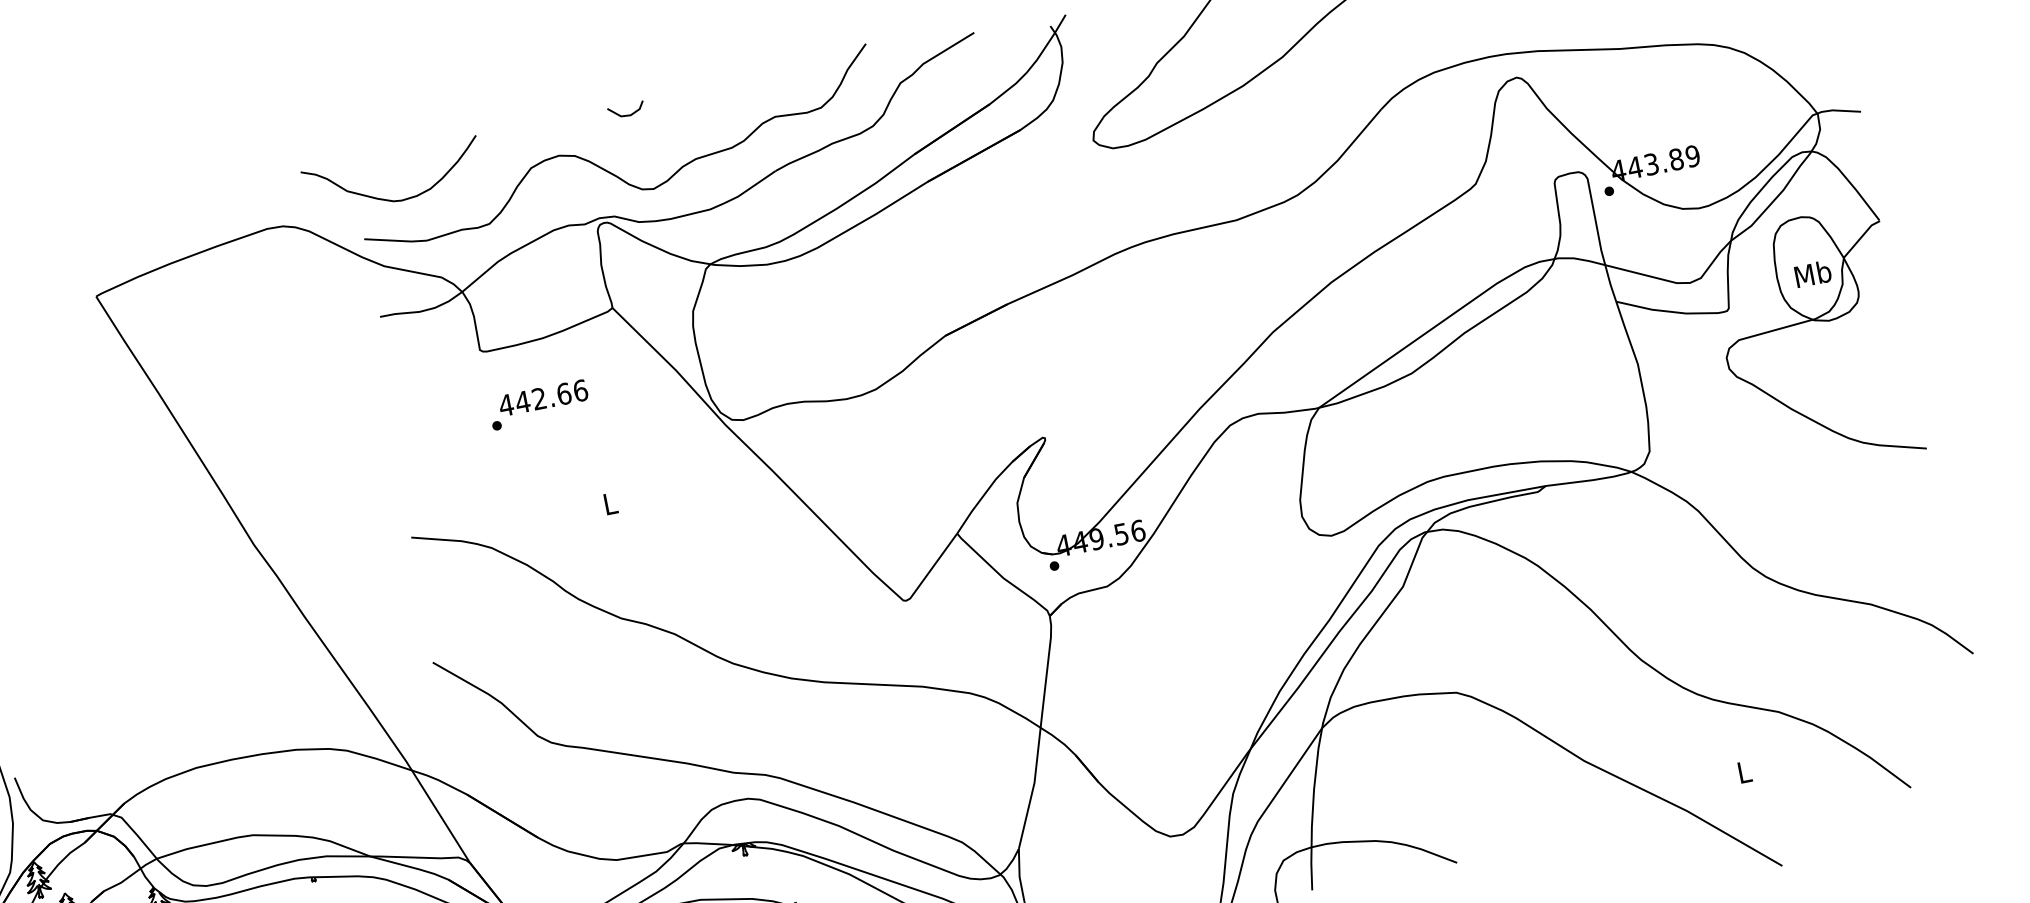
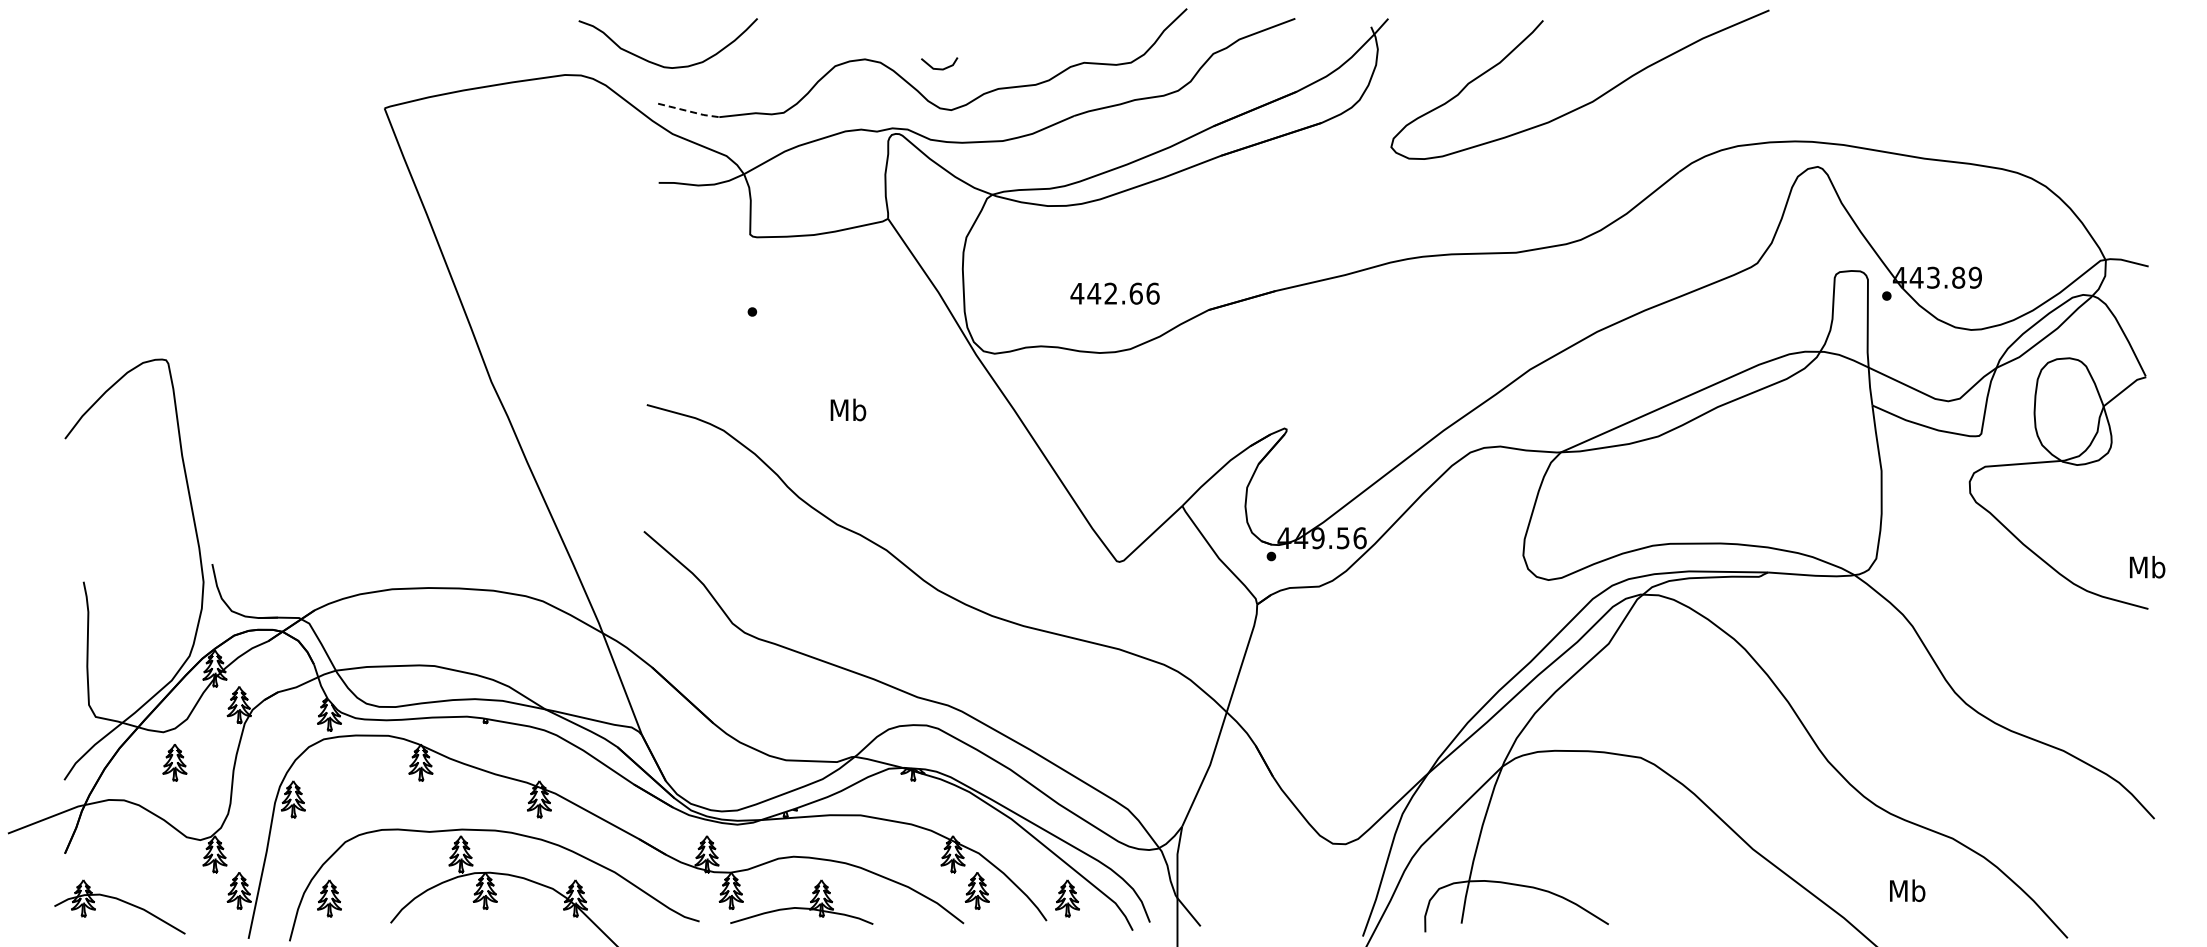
line: (627, 114) -> (939, 68), moved
curve: (389, 199) -> (660, 64), moved
line: (396, 240) -> (689, 111), solid -> dashed
text: (1813, 274) -> (2147, 567), moved
text: (542, 397) -> (1114, 293), moved
text: (610, 503) -> (848, 409), L -> Mb
text: (1744, 771) -> (1907, 890), L -> Mb

